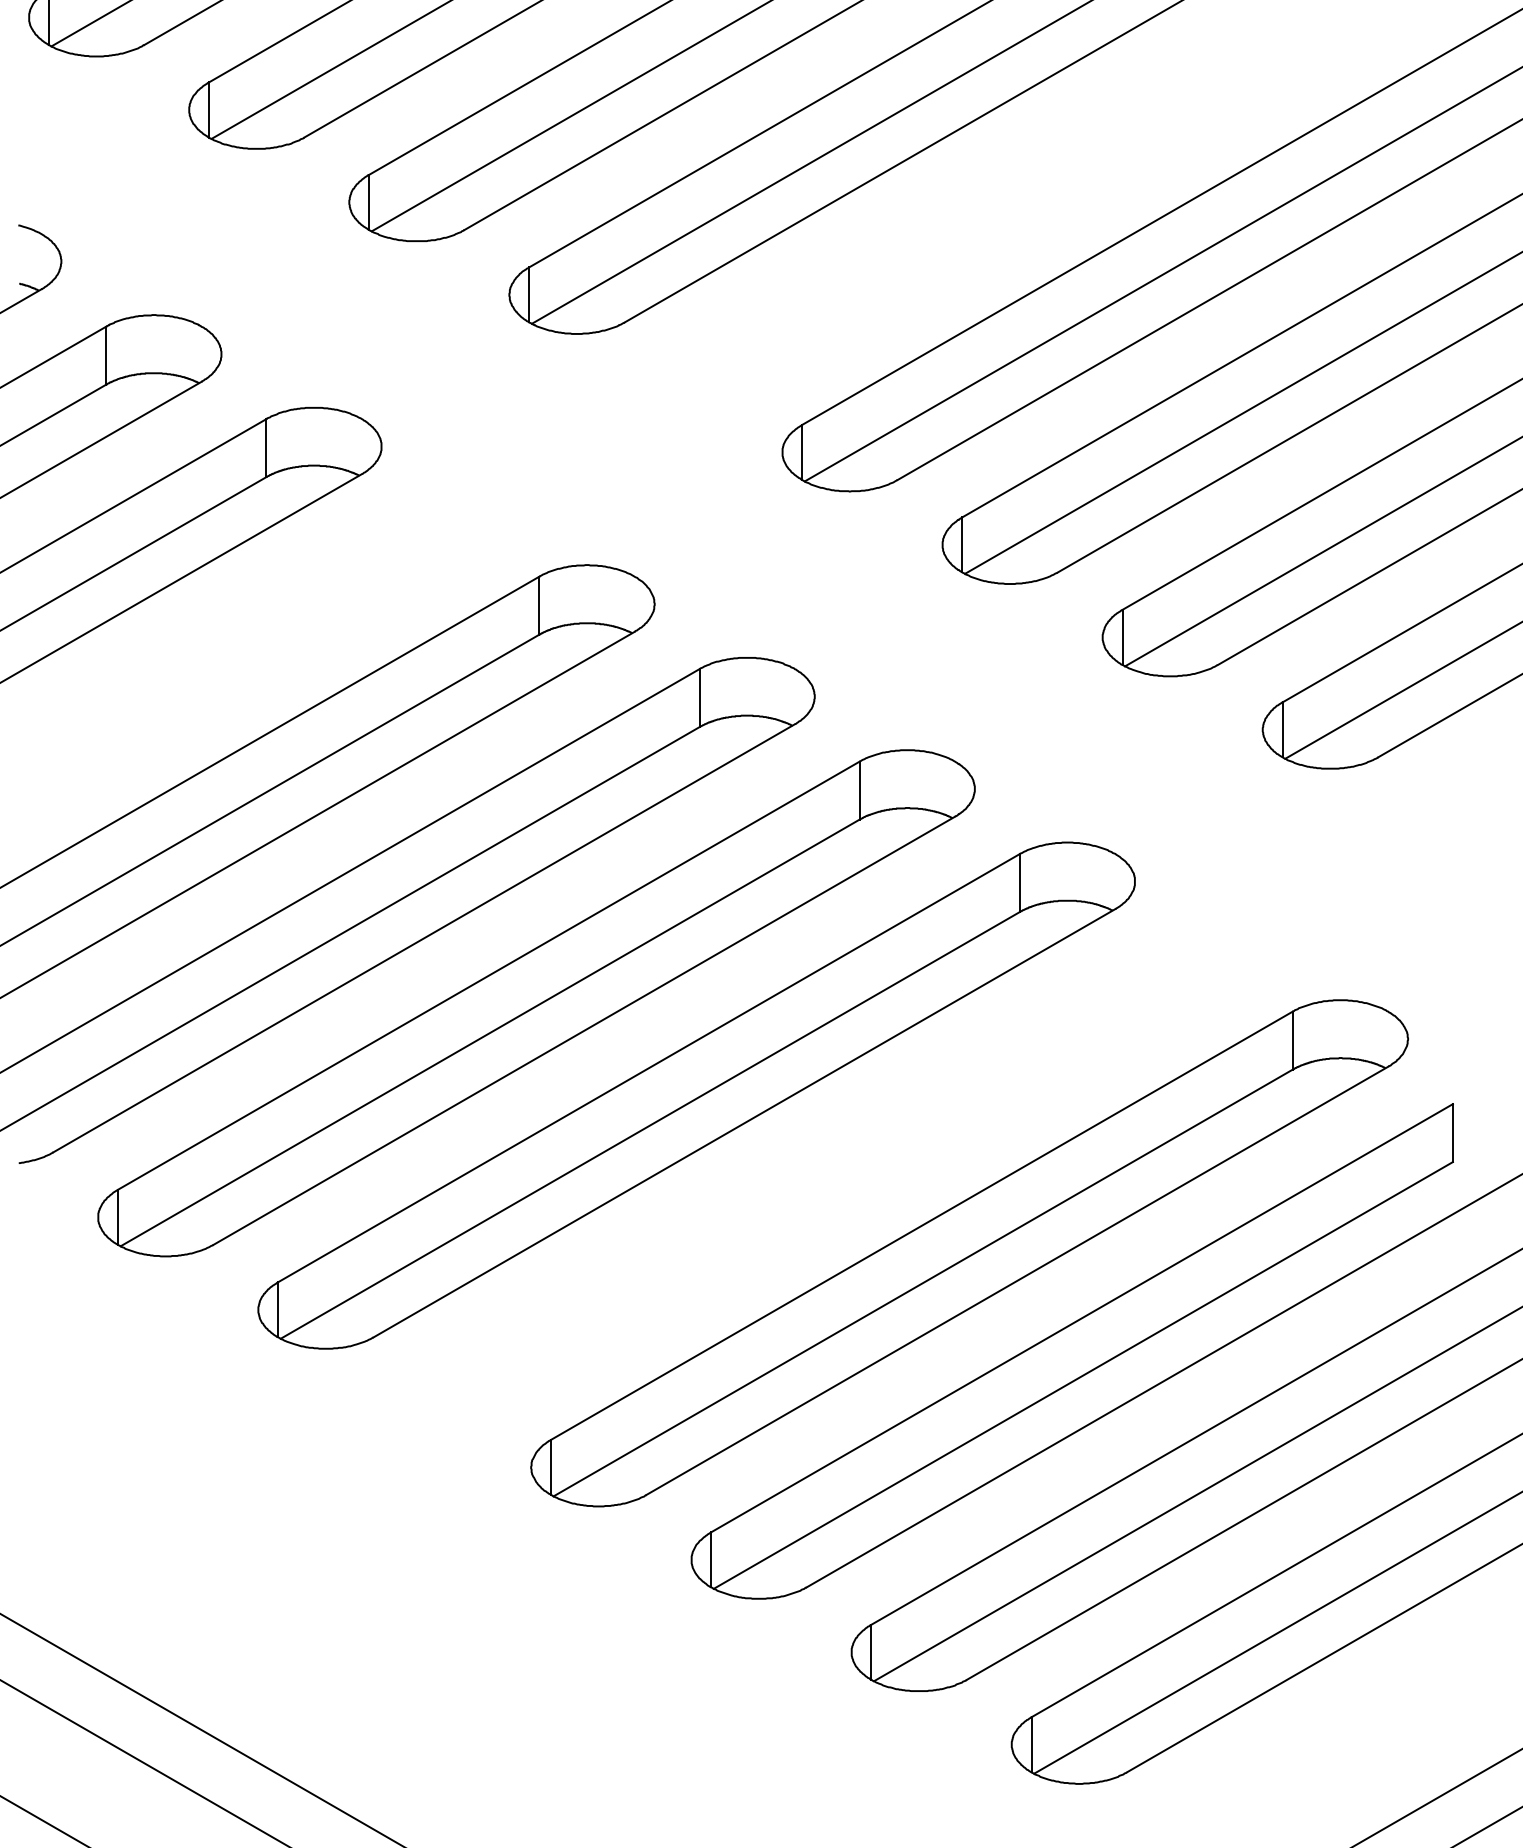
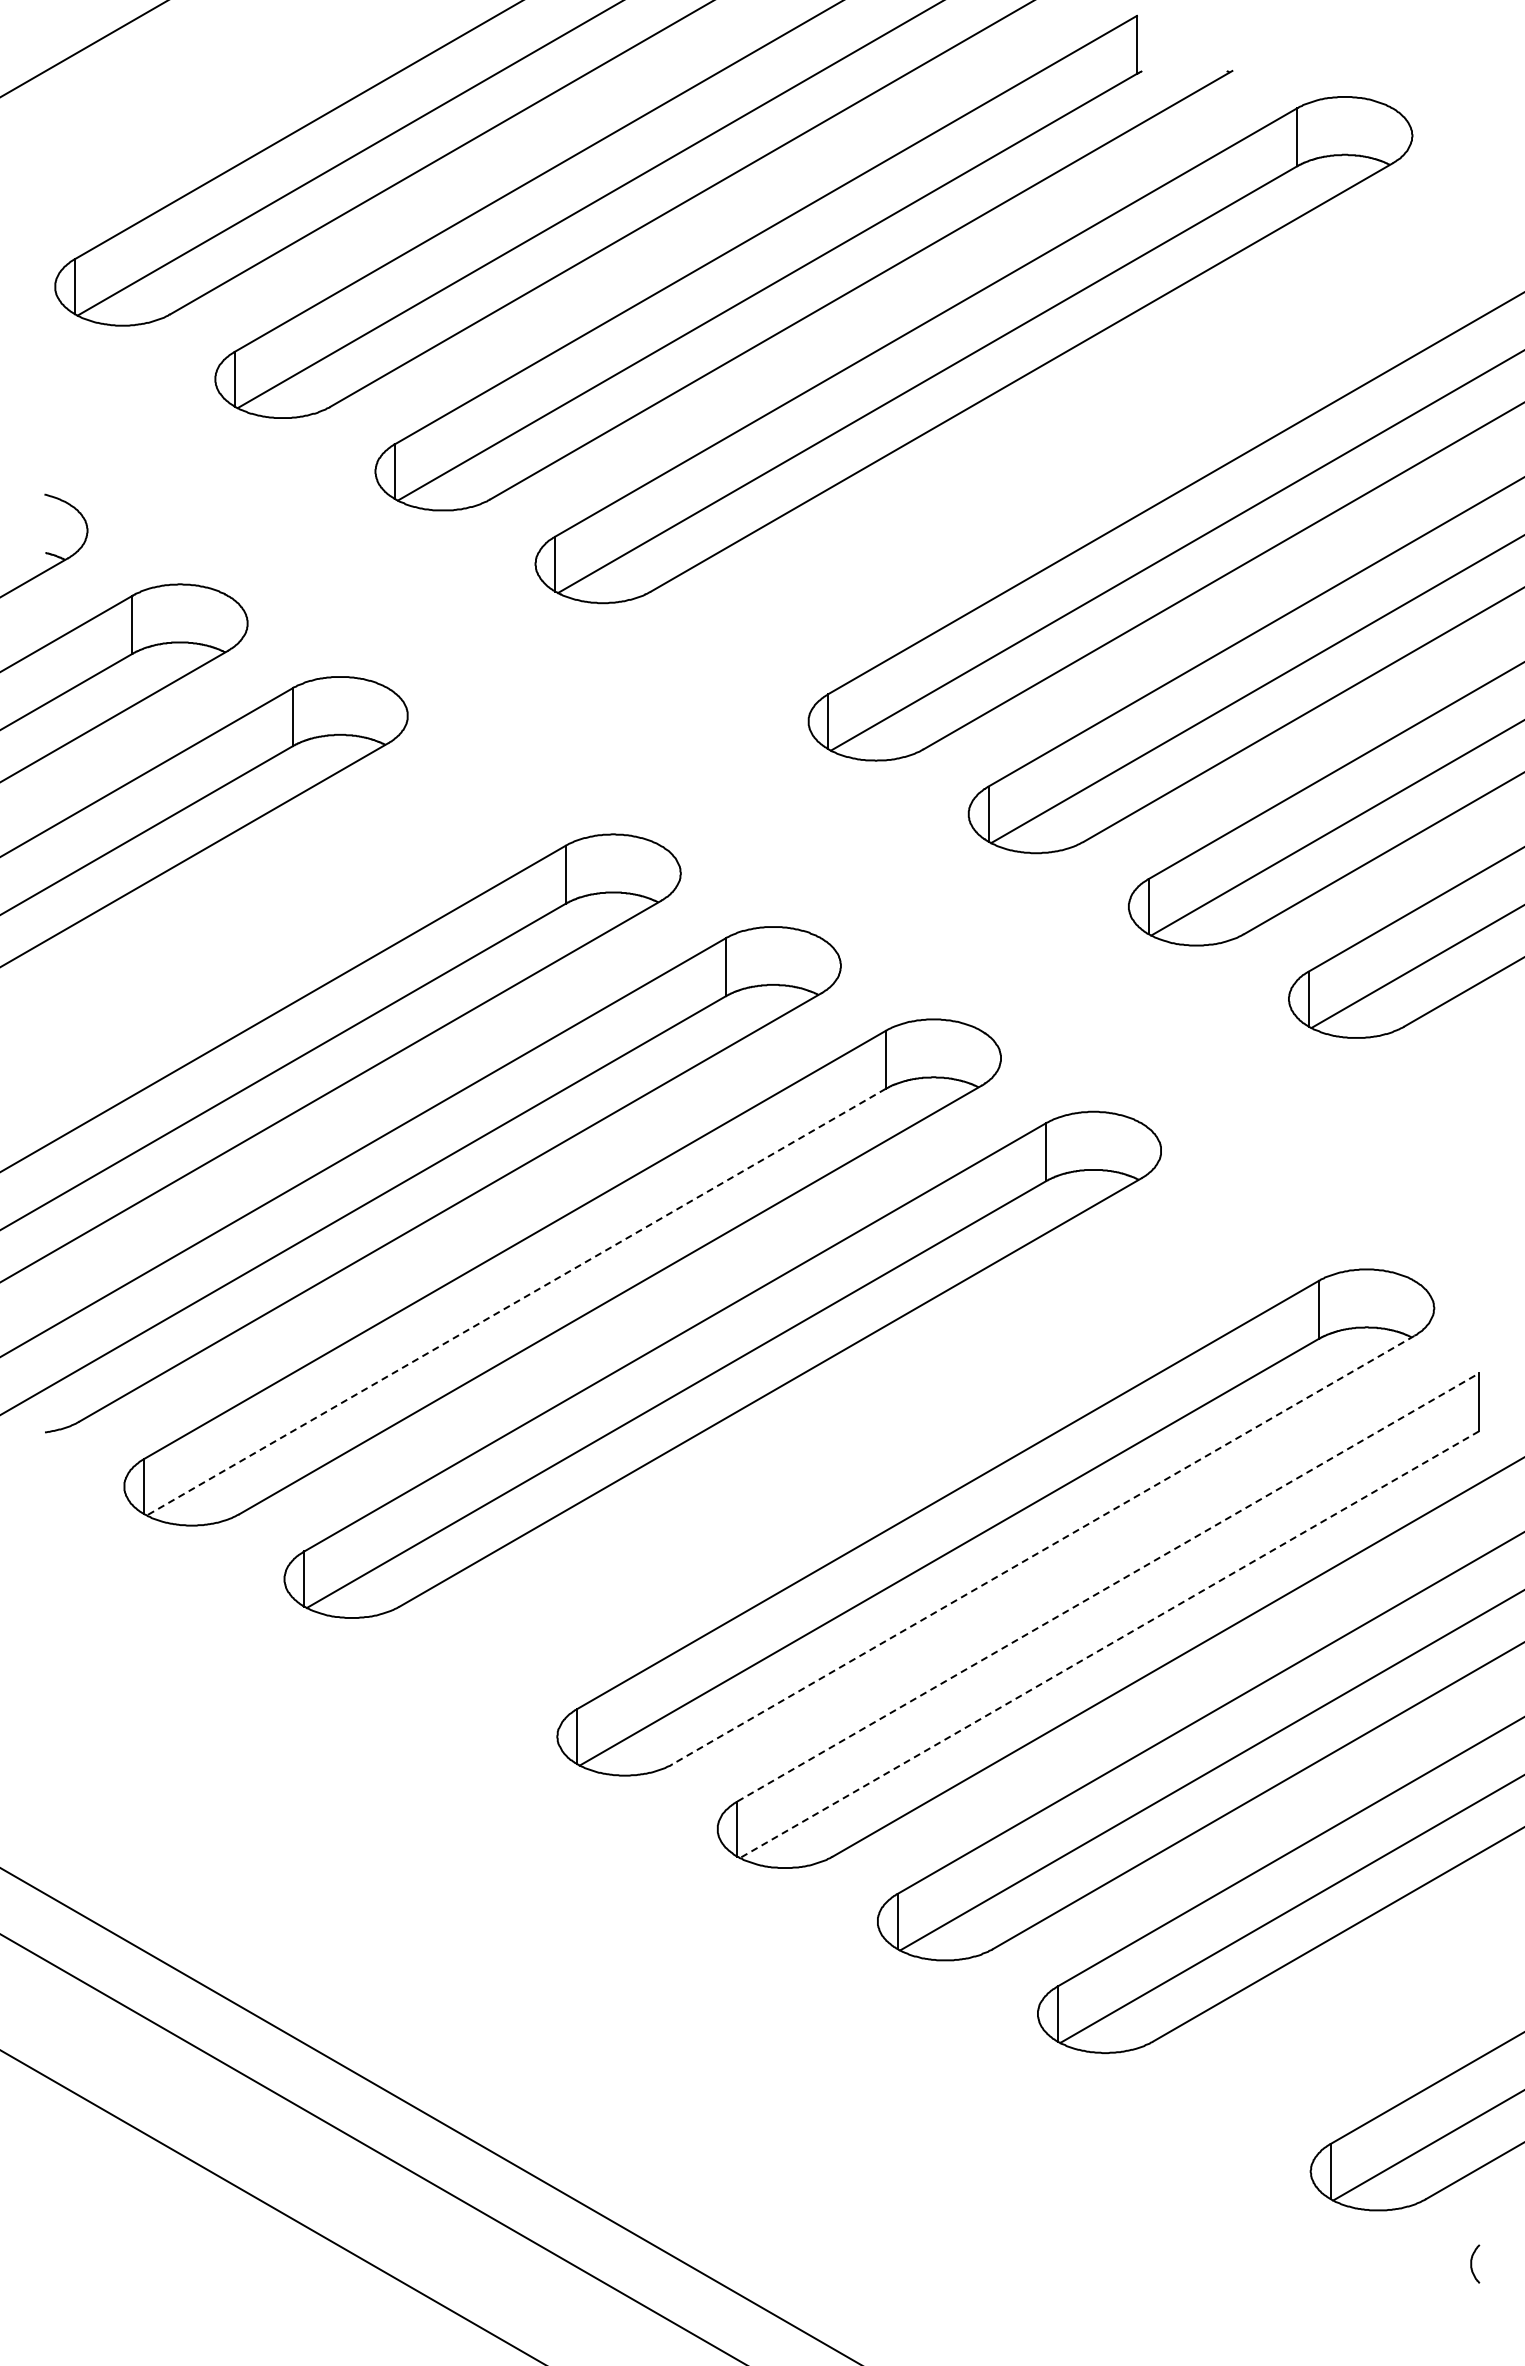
line: (490, 1033) -> (516, 1302), solid -> dashed
line: (1017, 1281) -> (1043, 1550), solid -> dashed
line: (1082, 1318) -> (1108, 1587), solid -> dashed
line: (1083, 1375) -> (1109, 1644), solid -> dashed

